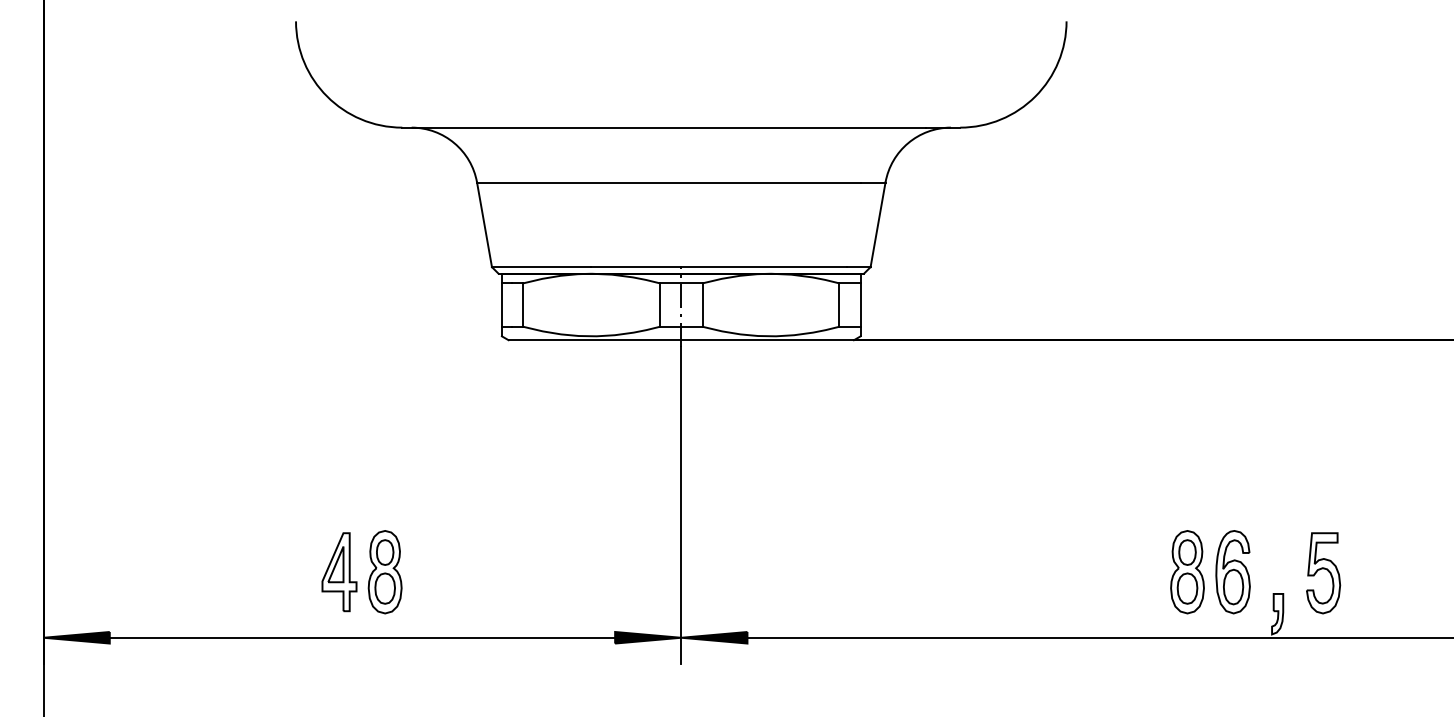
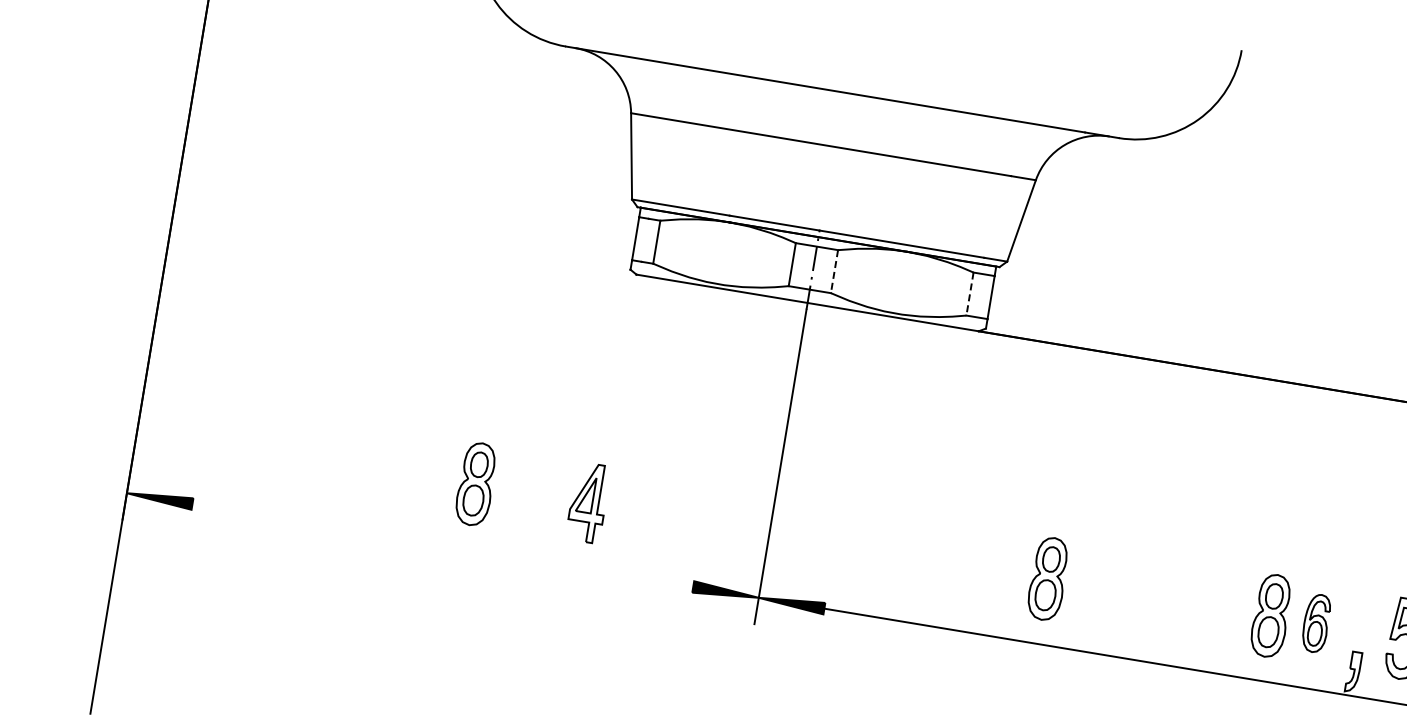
line: (702, 305) -> (834, 272), solid -> dashed
line: (839, 305) -> (970, 294), solid -> dashed
part: (339, 572) -> (588, 503), moved
part: (962, 572) -> (1048, 579), added
part: (1232, 572) -> (1315, 623), size x0.7
line: (362, 637) -> (442, 545), removed

